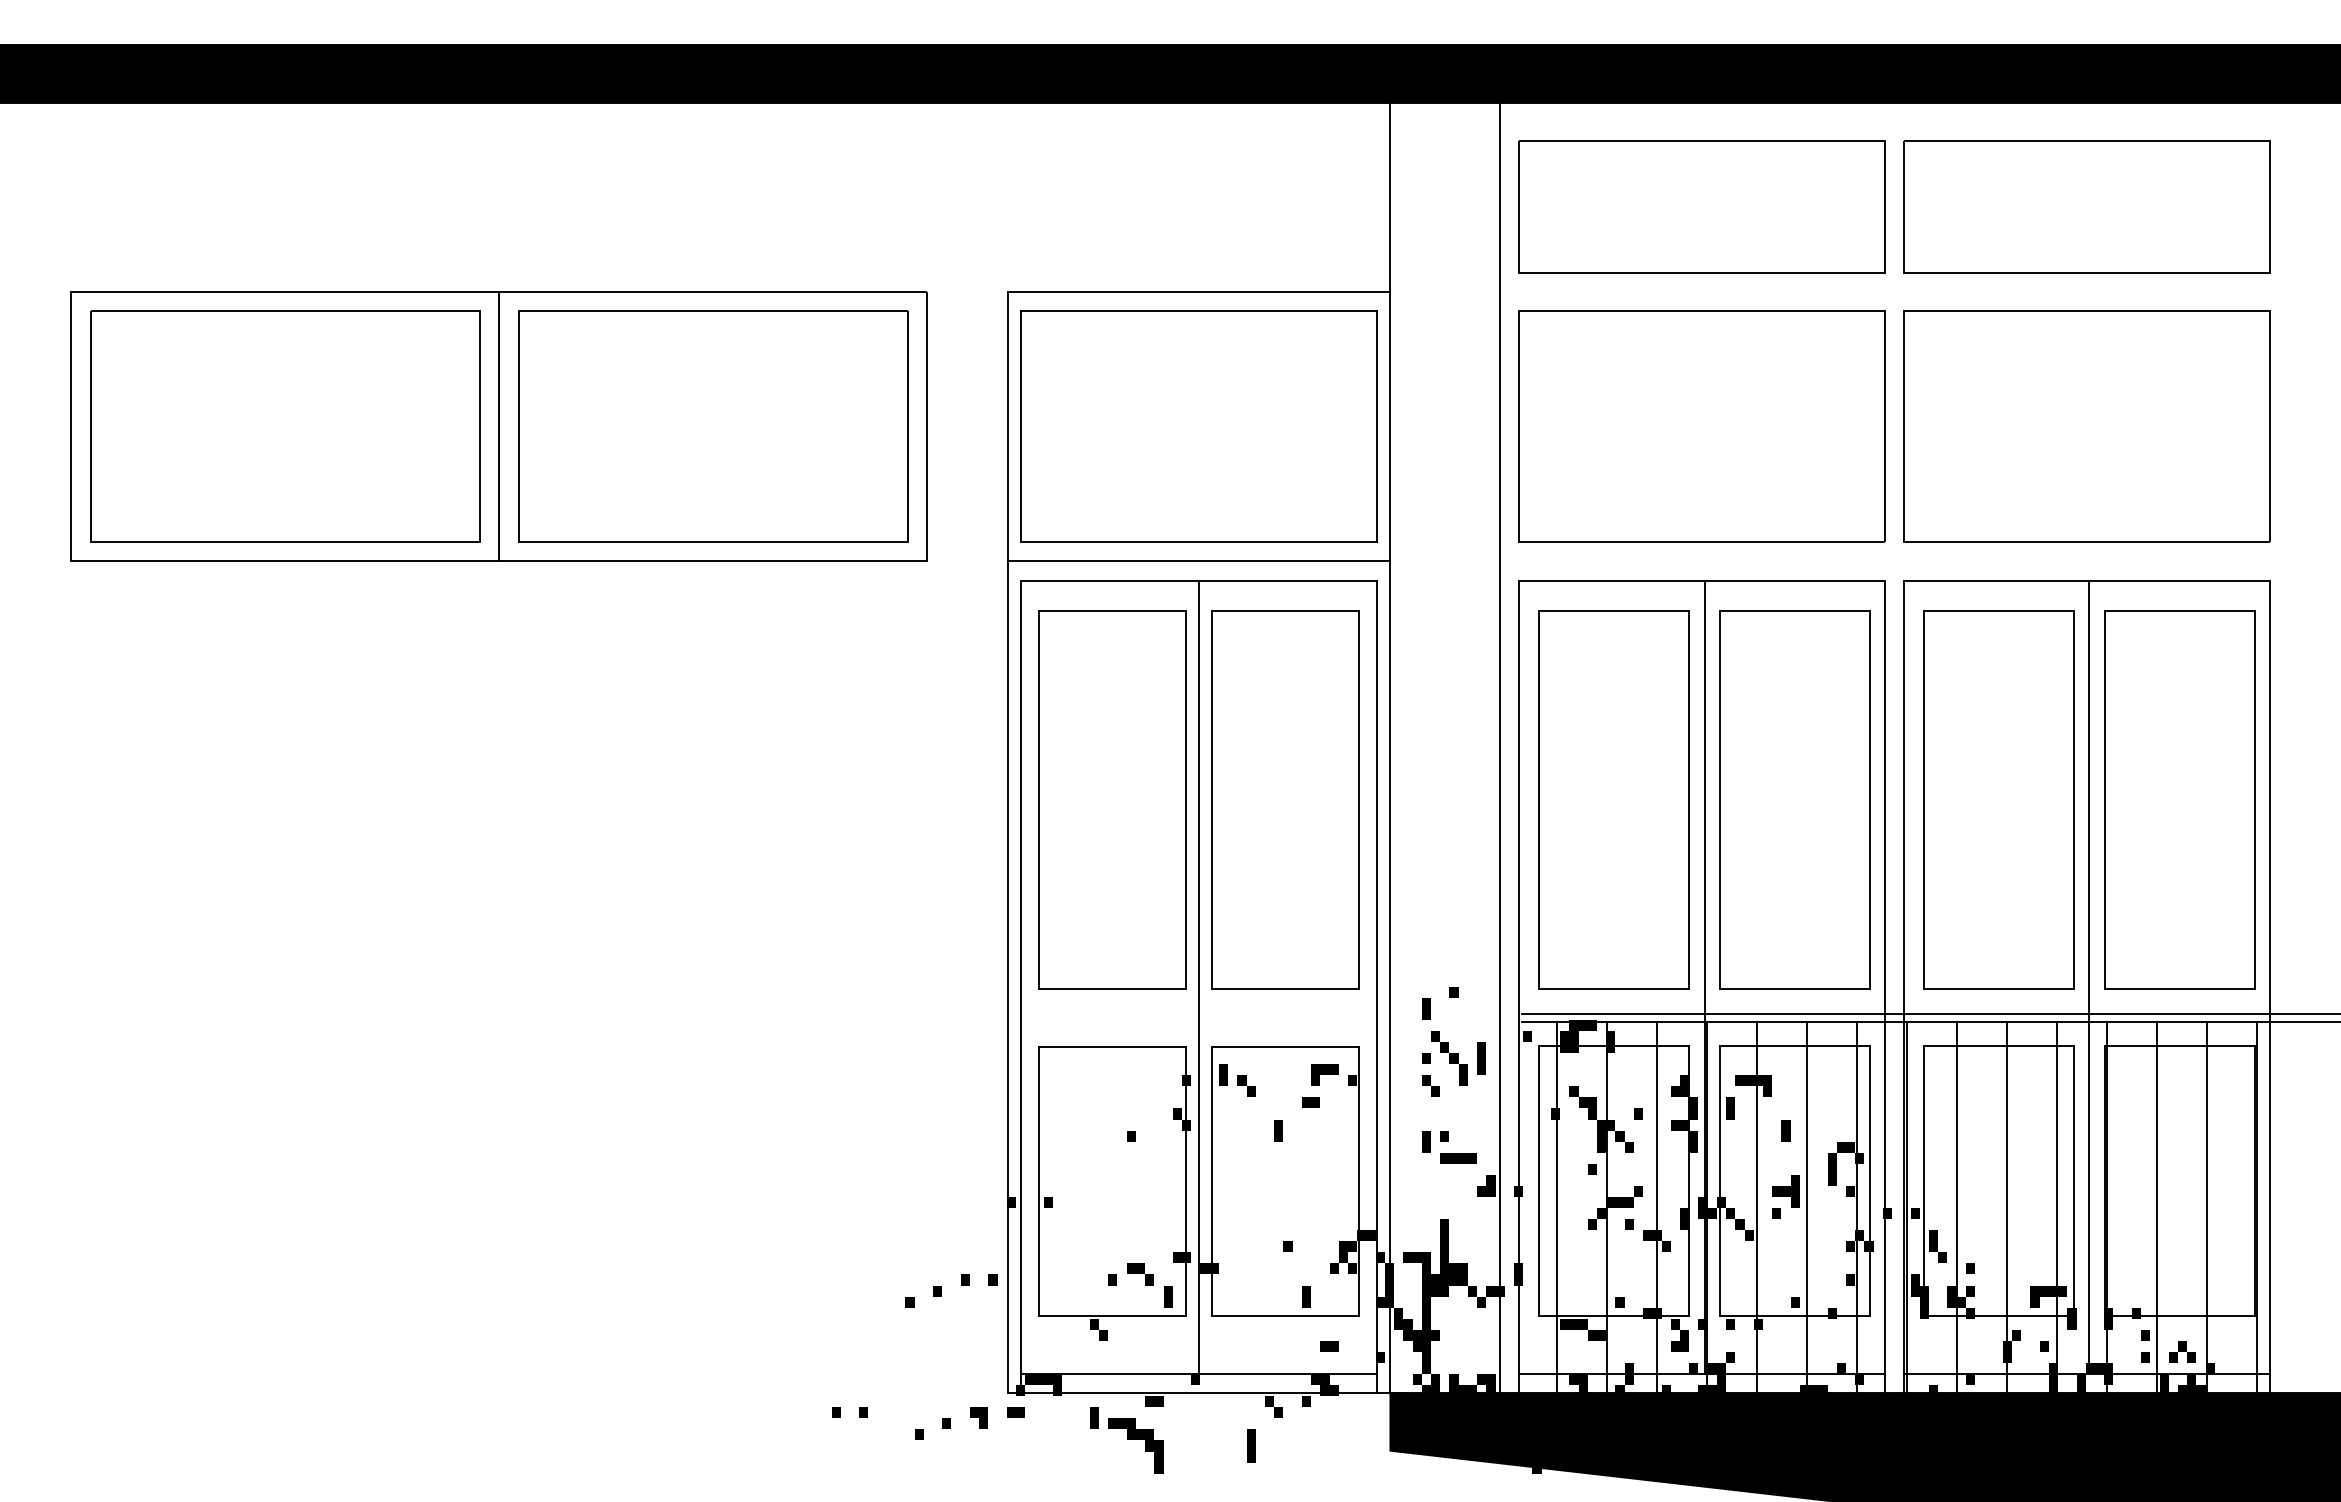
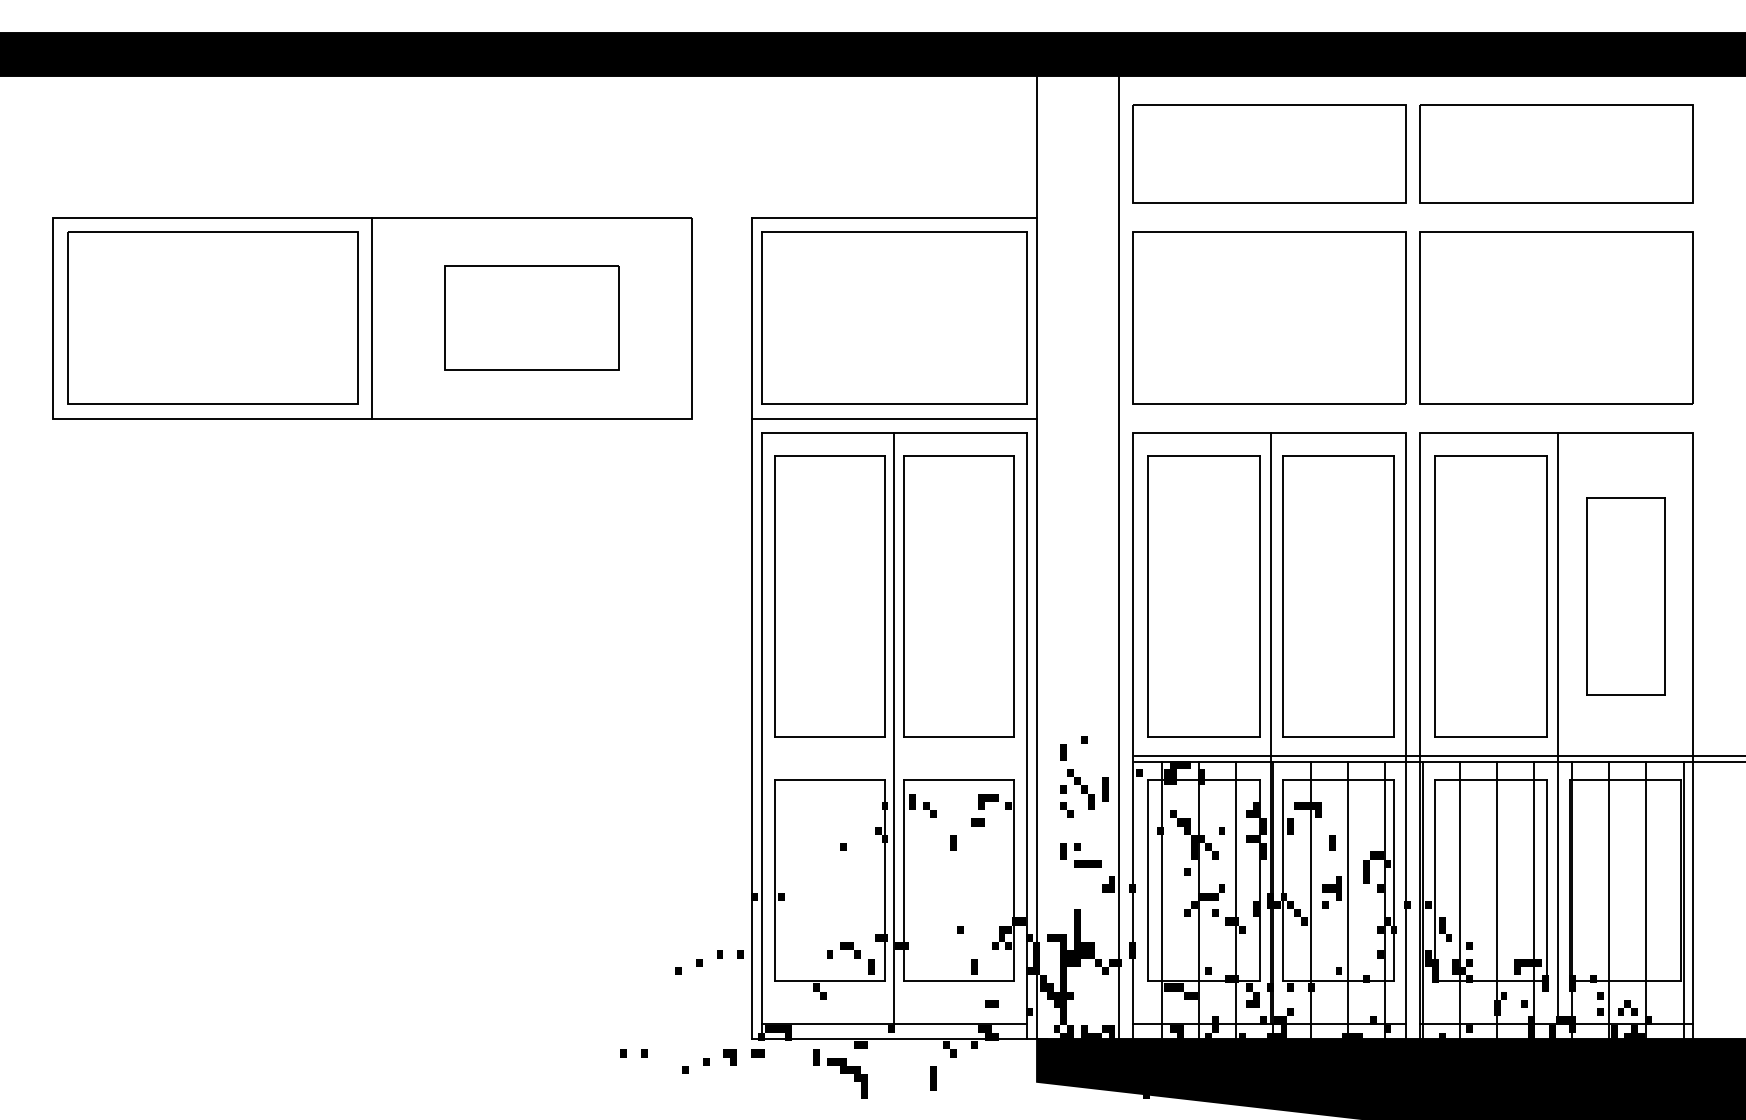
part: (713, 426) -> (532, 317), size x0.6
part: (2179, 799) -> (1625, 596), size x0.7

